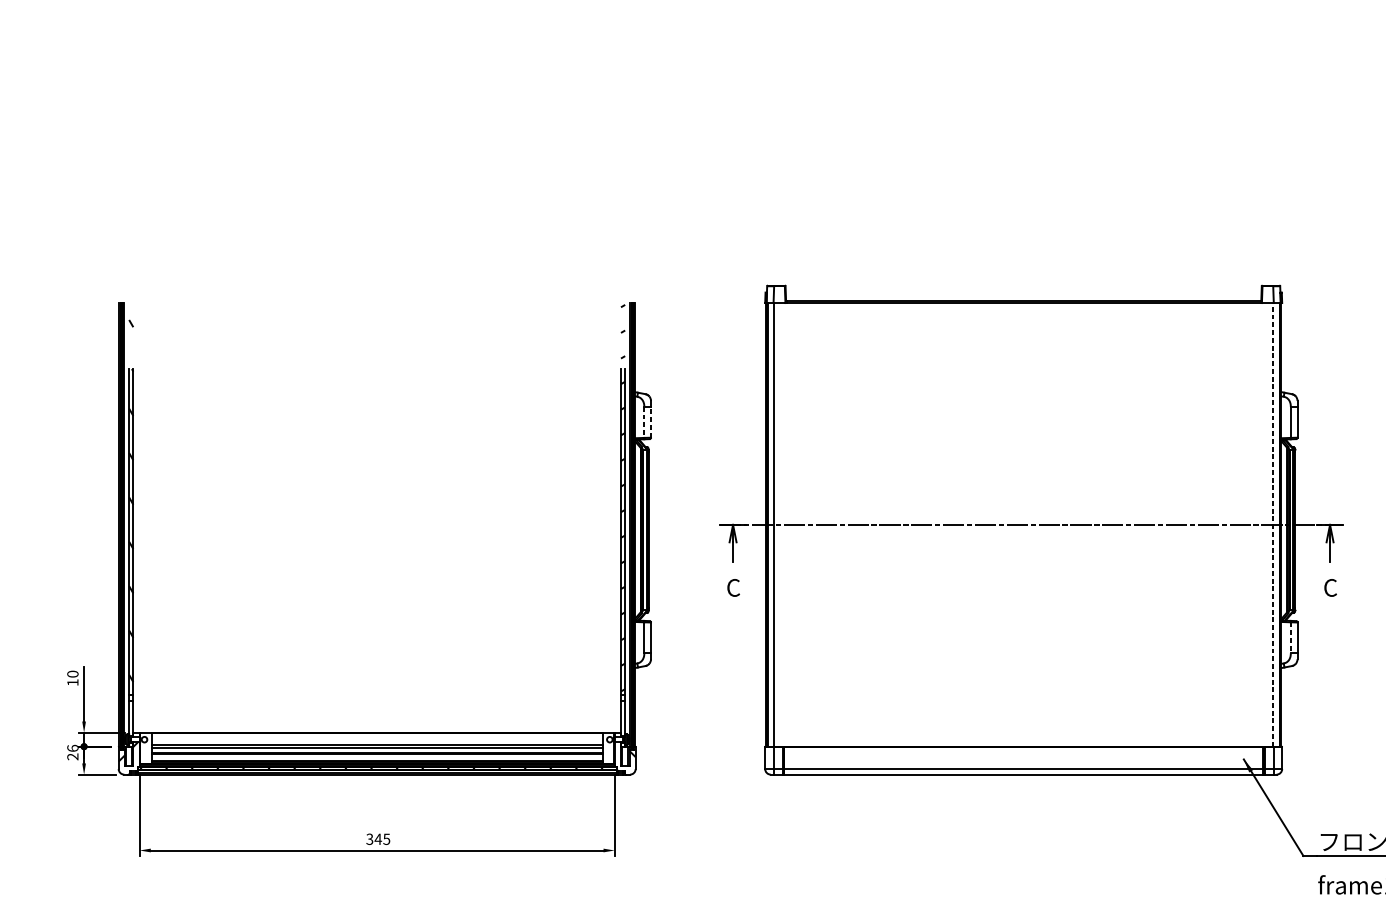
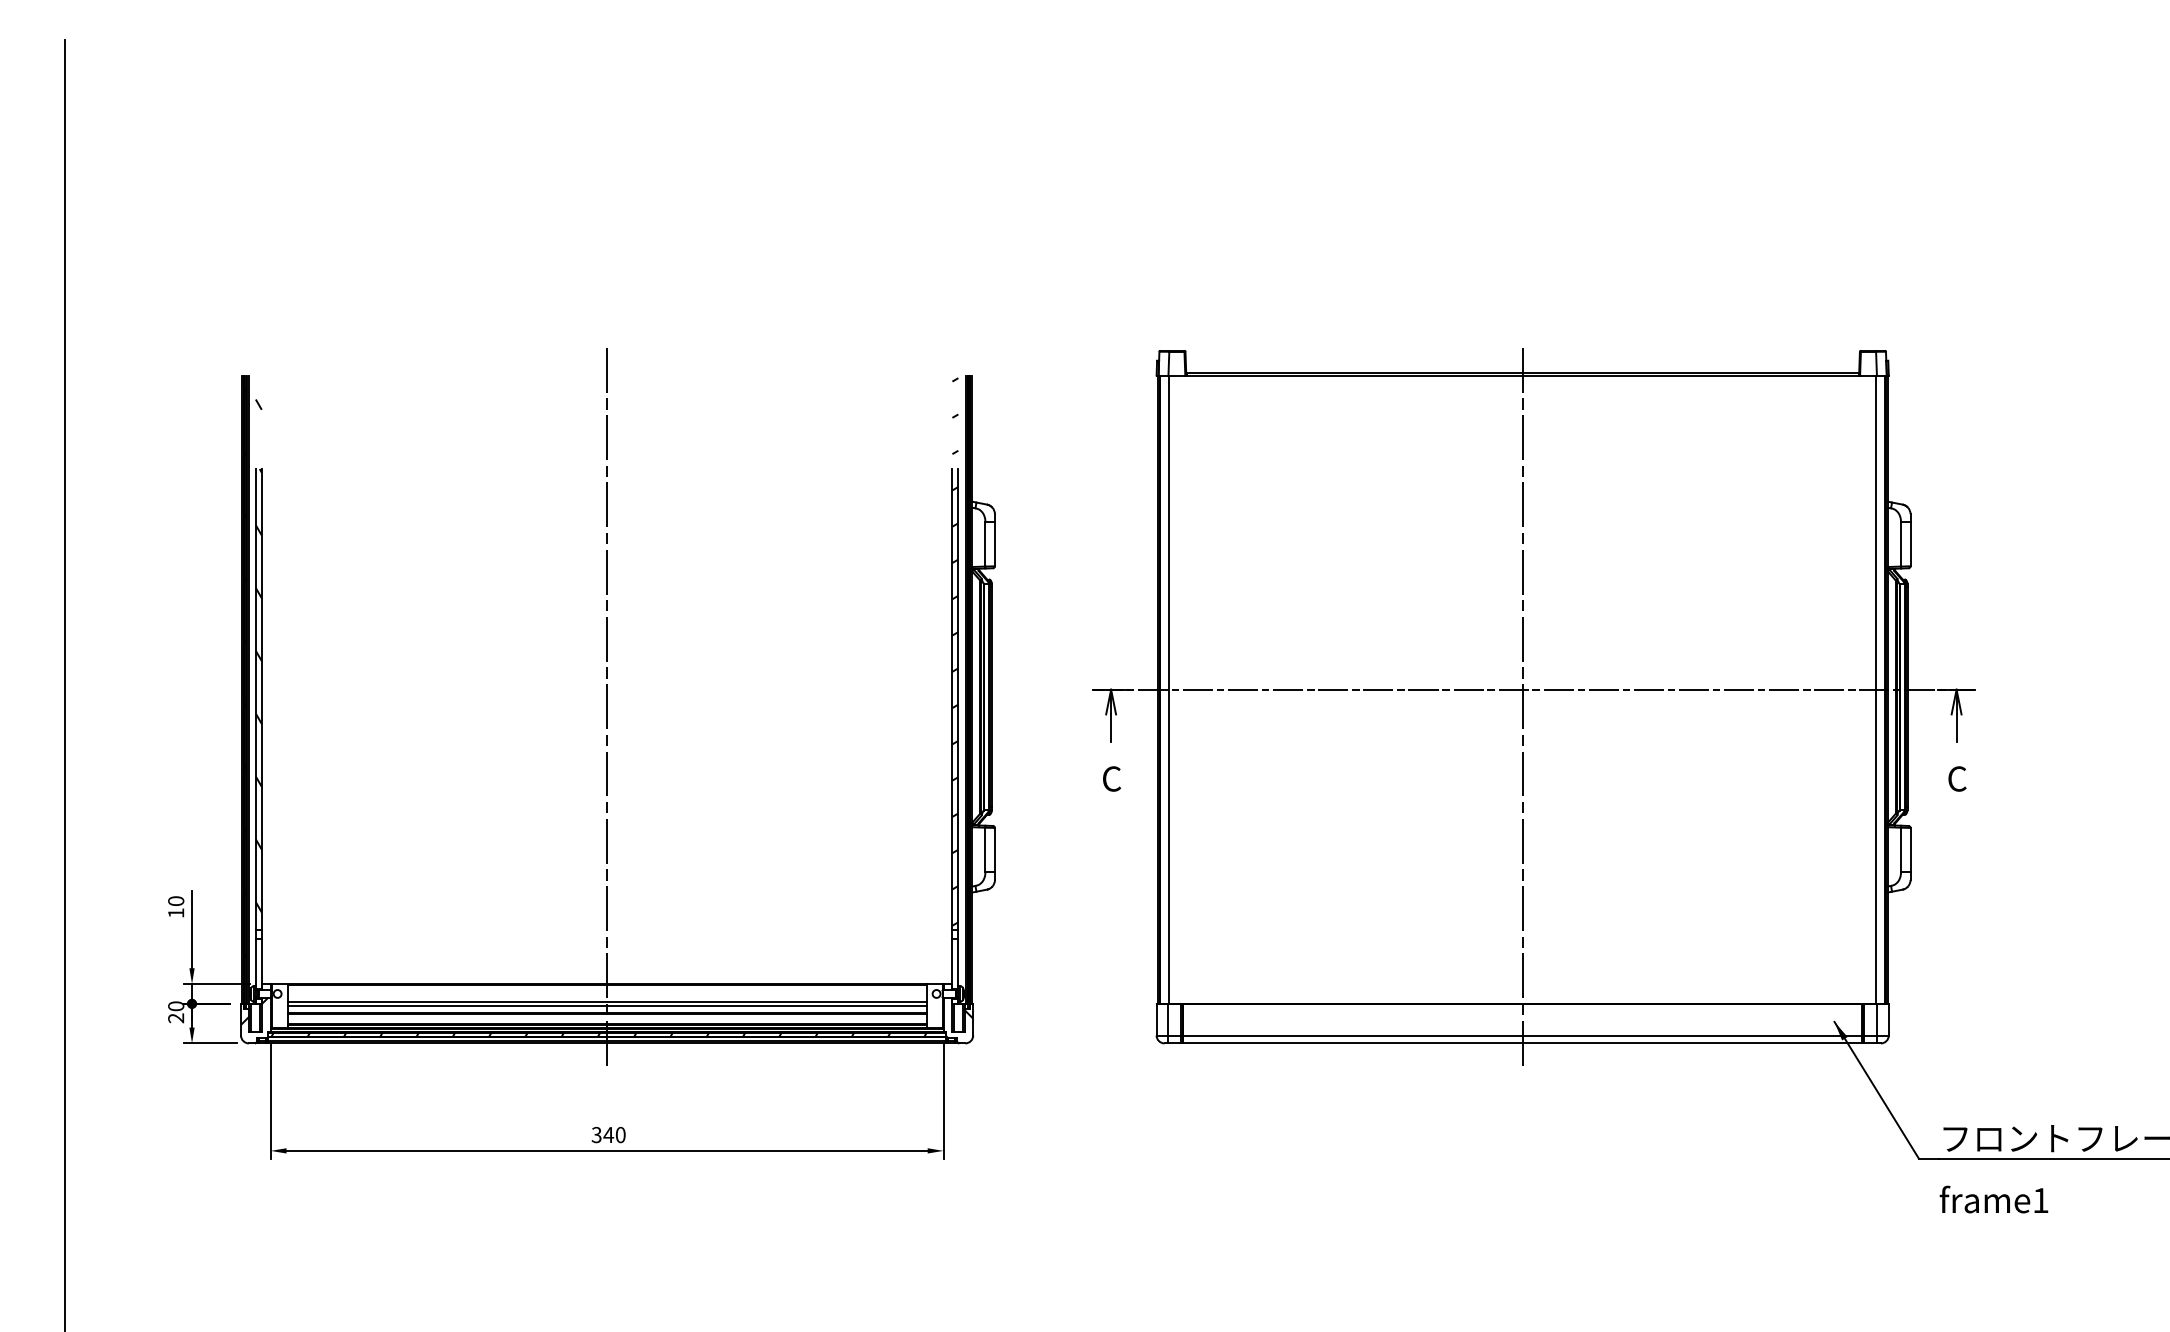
line: (650, 422) -> (994, 544), dashed -> solid
line: (644, 423) -> (985, 545), dashed -> solid
line: (1273, 524) -> (1876, 689), dashed -> solid
line: (377, 537) -> (607, 707), added
line: (1023, 537) -> (1522, 707), added
line: (1291, 638) -> (1901, 850), dashed -> solid
text: (73, 748) -> (176, 1006), 26 -> 20
text: (386, 838) -> (620, 1134), 345 -> 340

